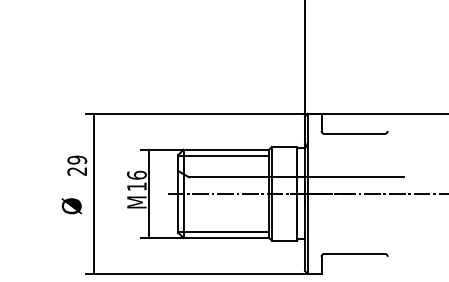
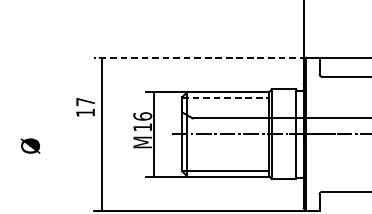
line: (196, 113) -> (199, 57), solid -> dashed
line: (223, 155) -> (225, 97), solid -> dashed
text: (77, 165) -> (85, 107), 29 -> 17
text: (71, 206) -> (30, 146), moved

